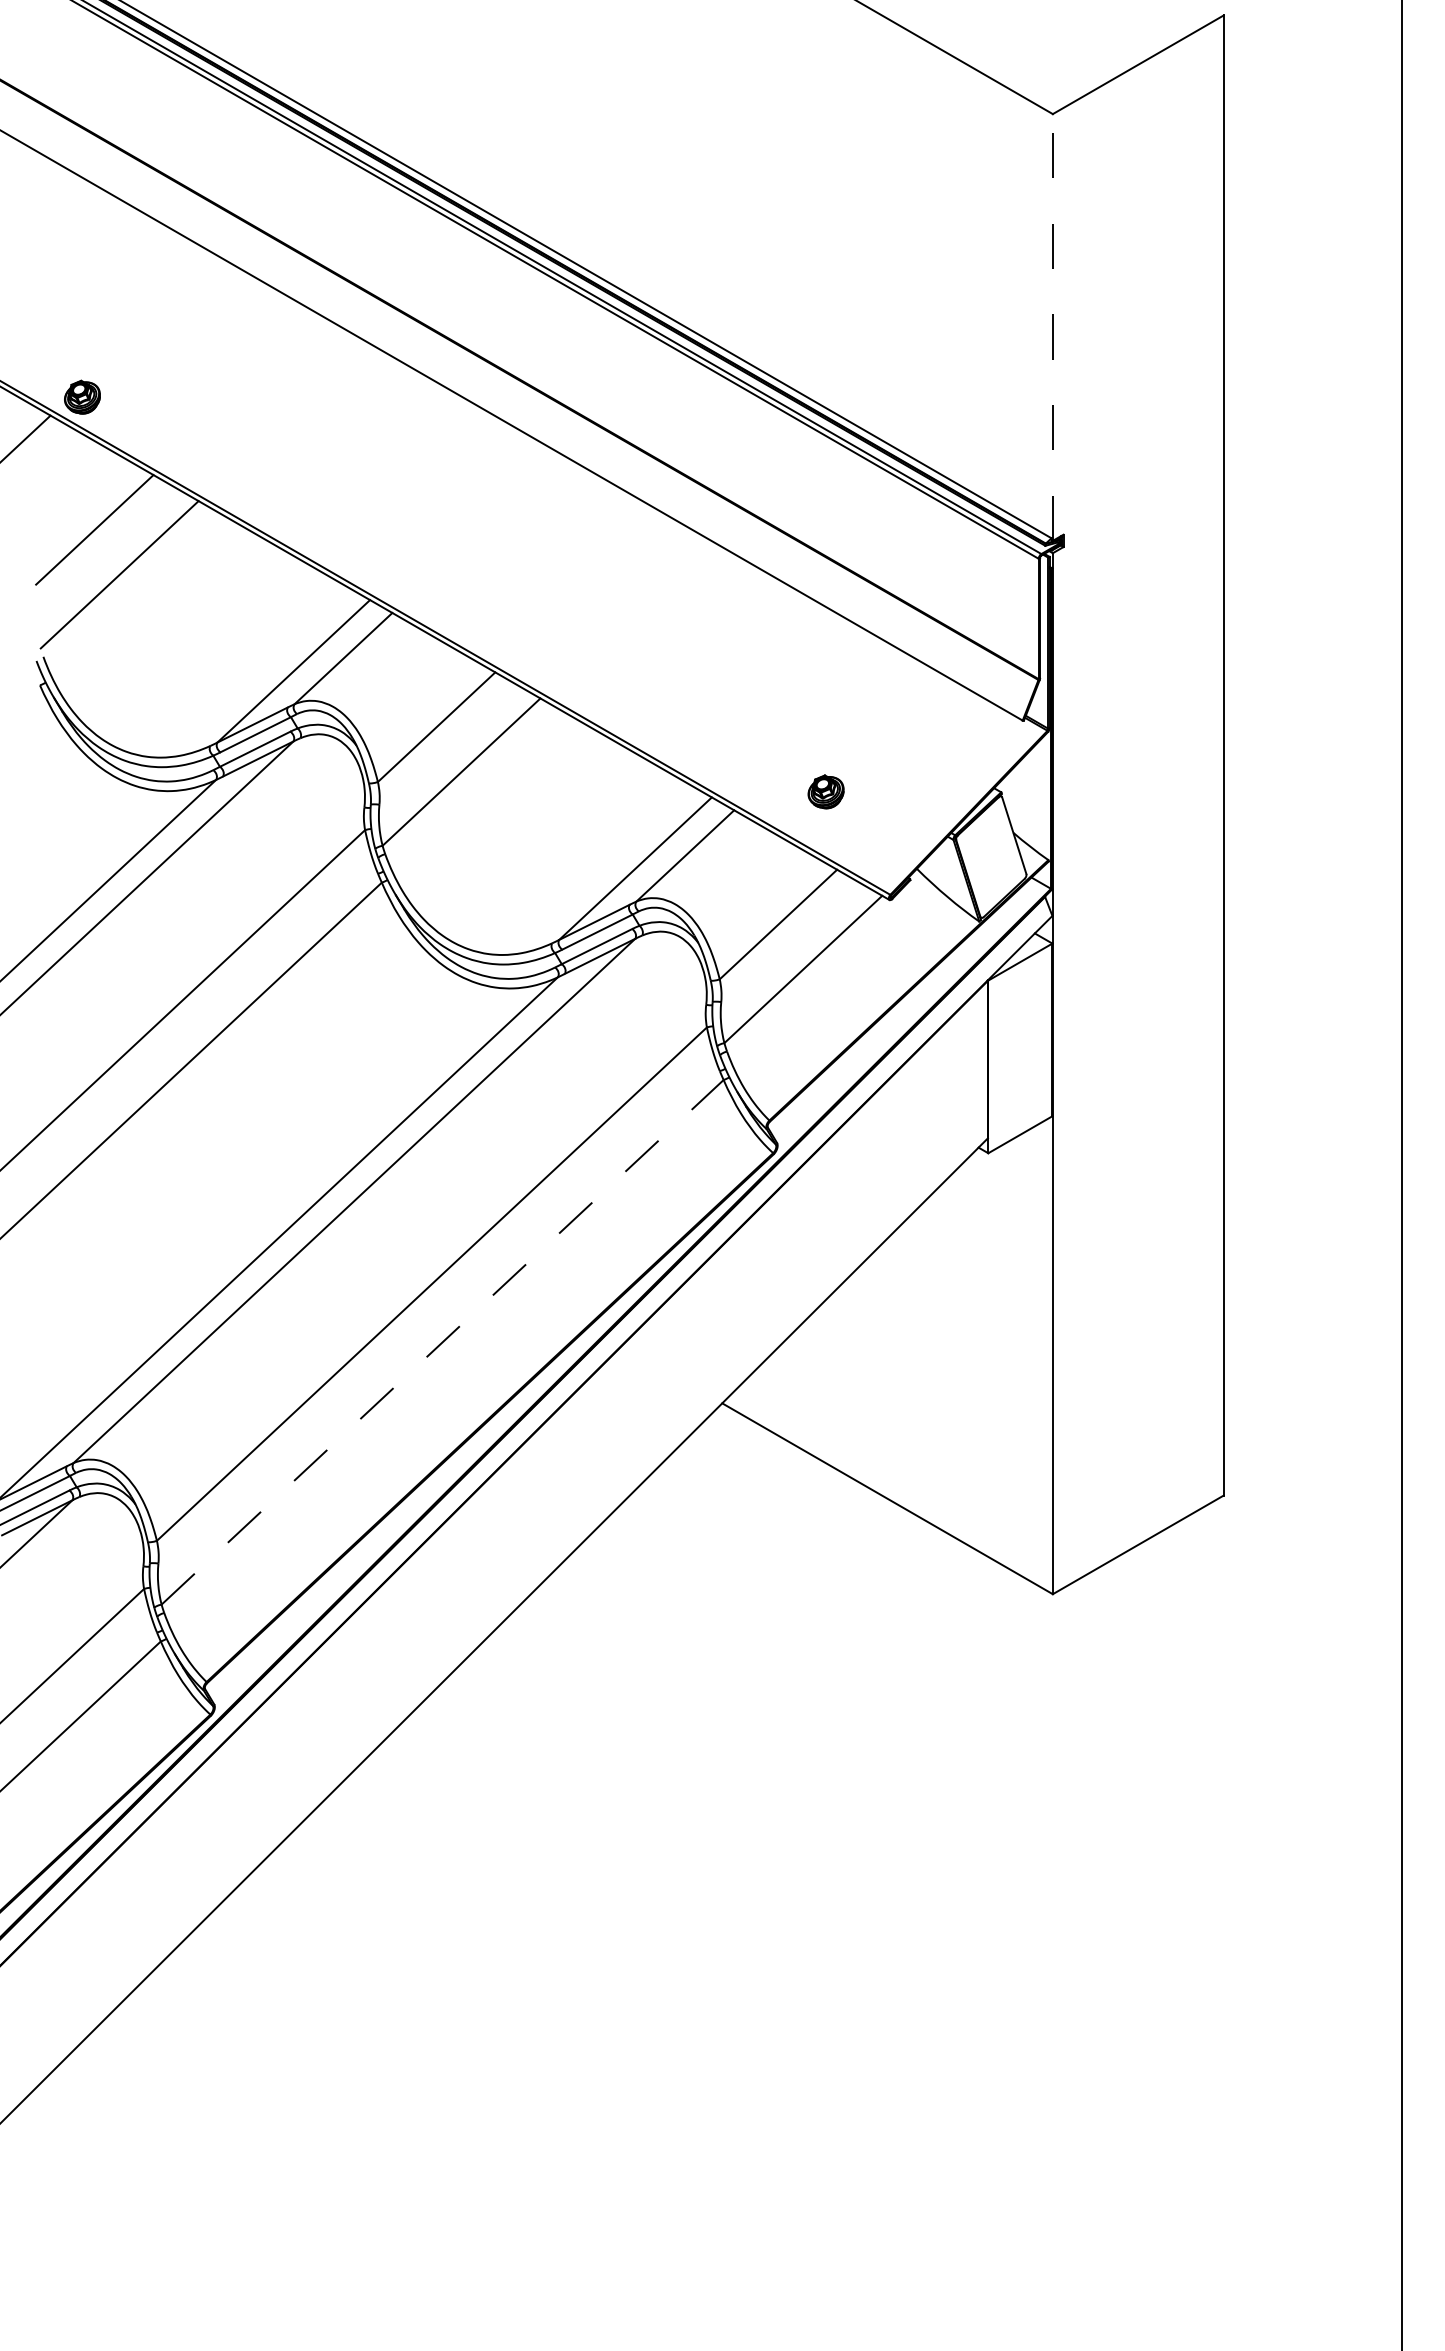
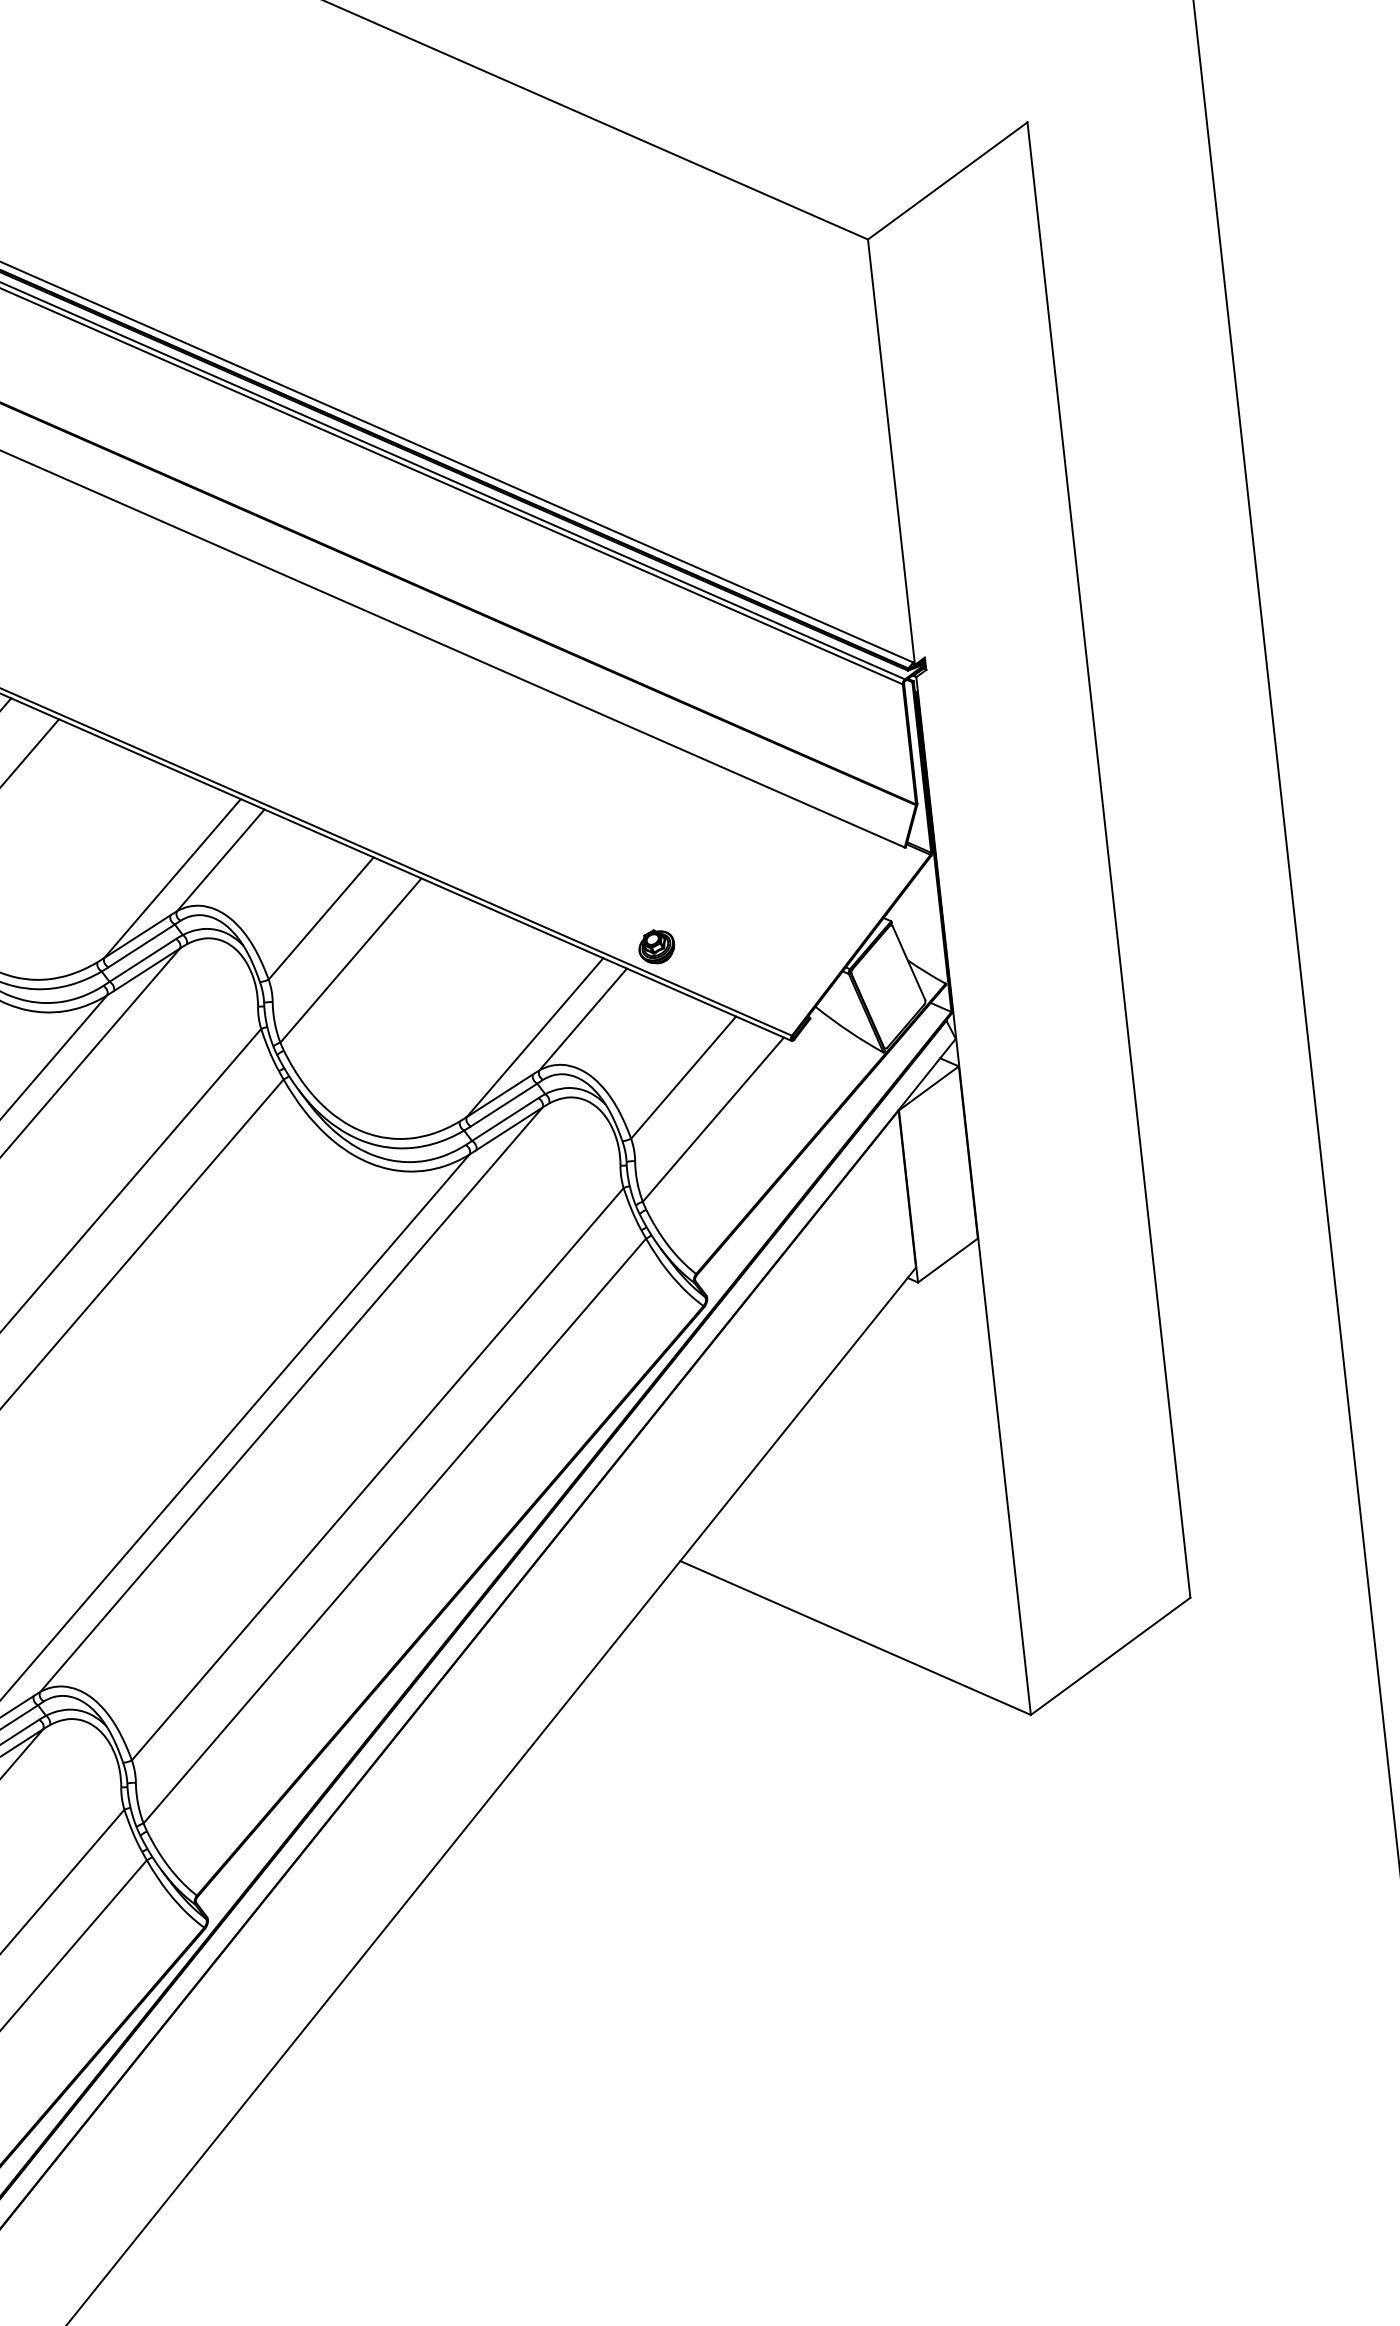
line: (1052, 326) -> (891, 451), dashed -> solid
part: (825, 791) -> (656, 946), moved
line: (443, 1341) -> (395, 1530), dashed -> solid

